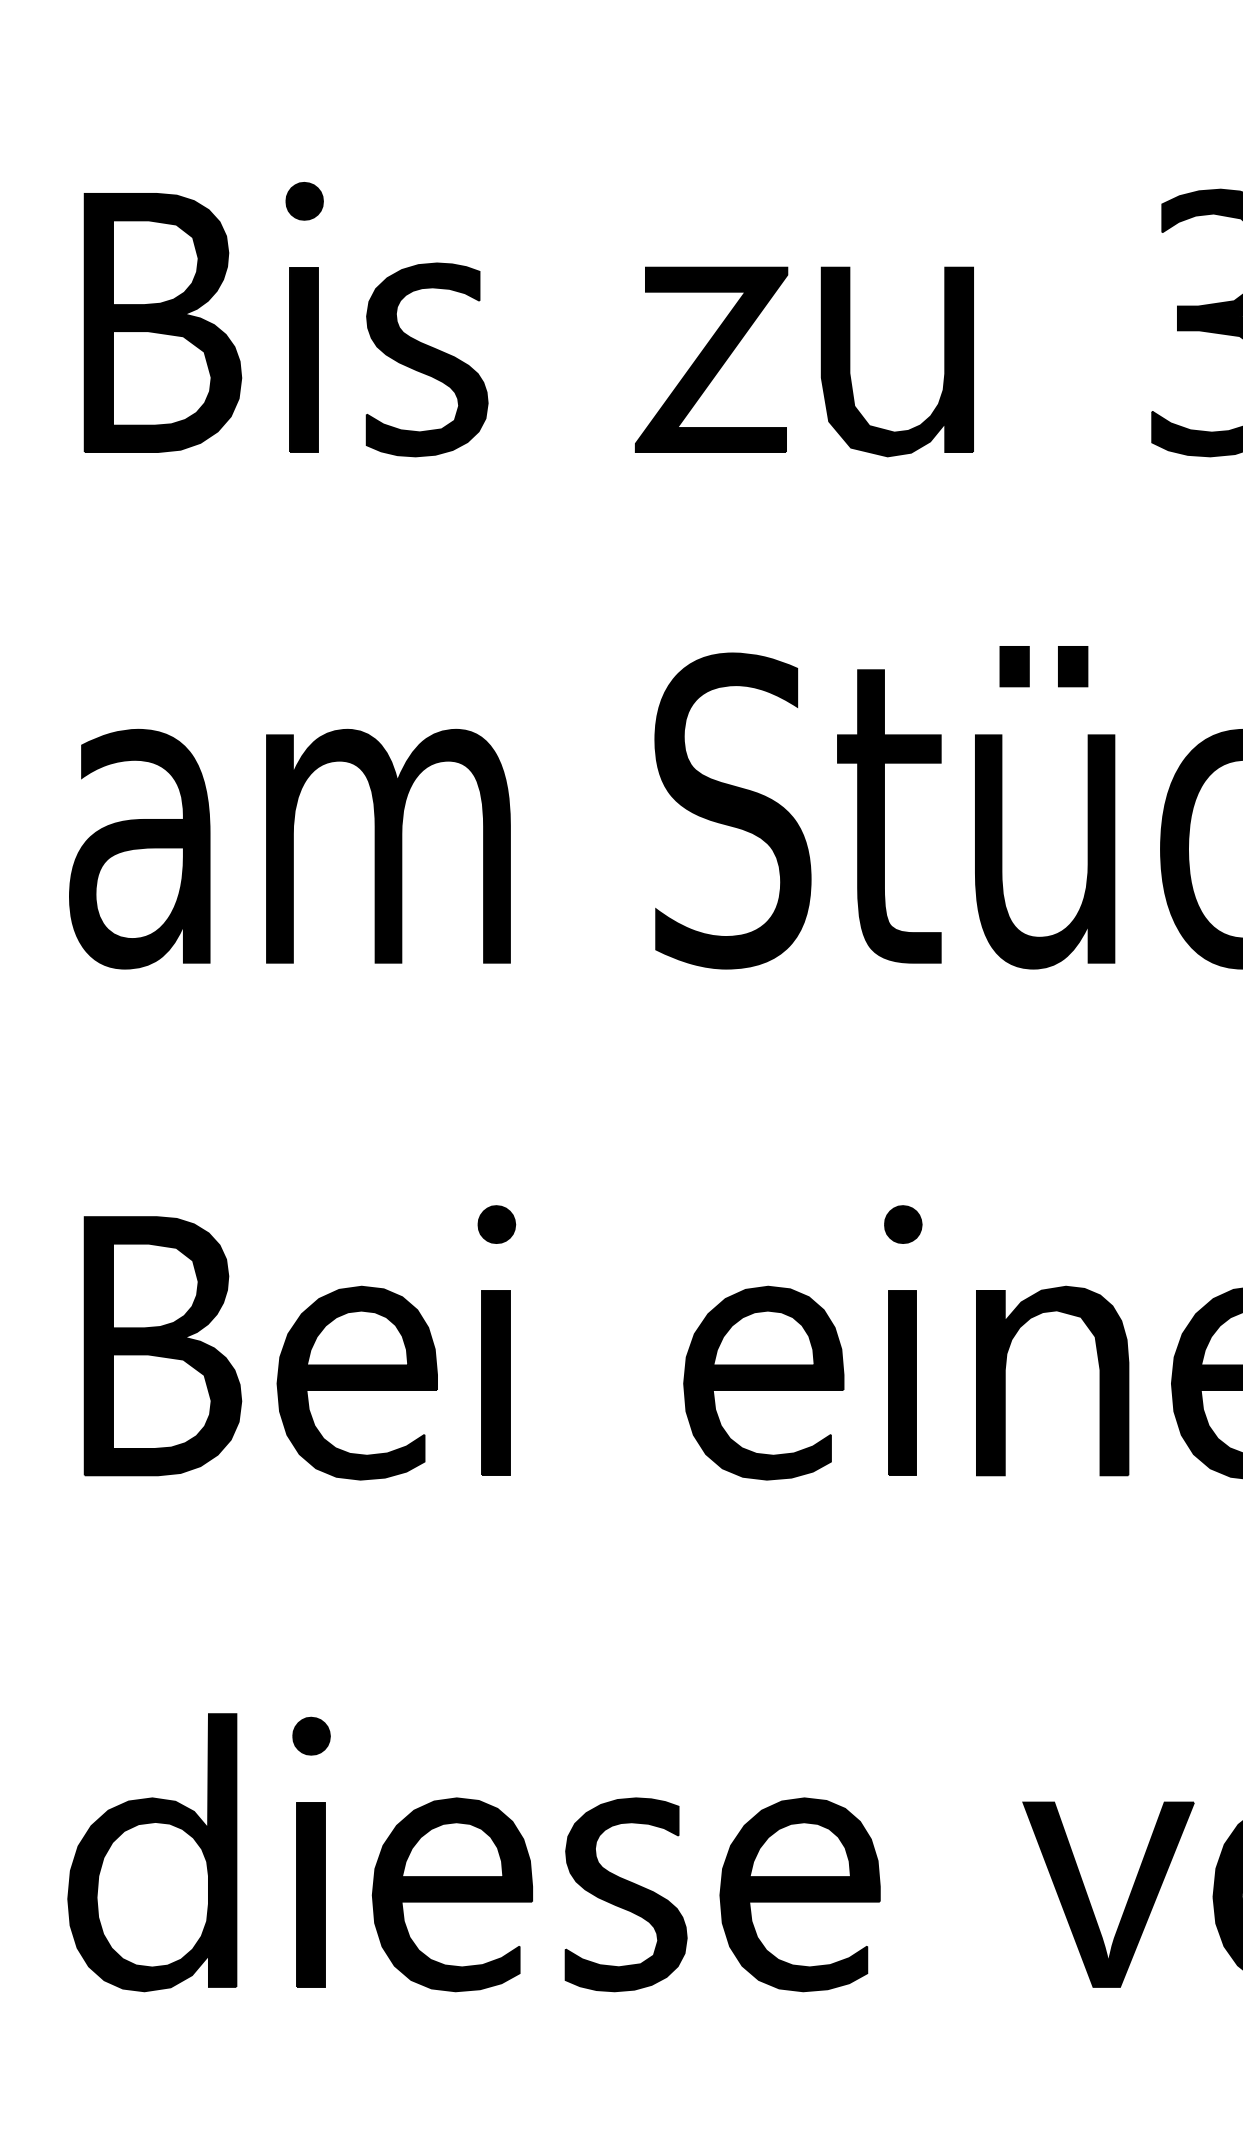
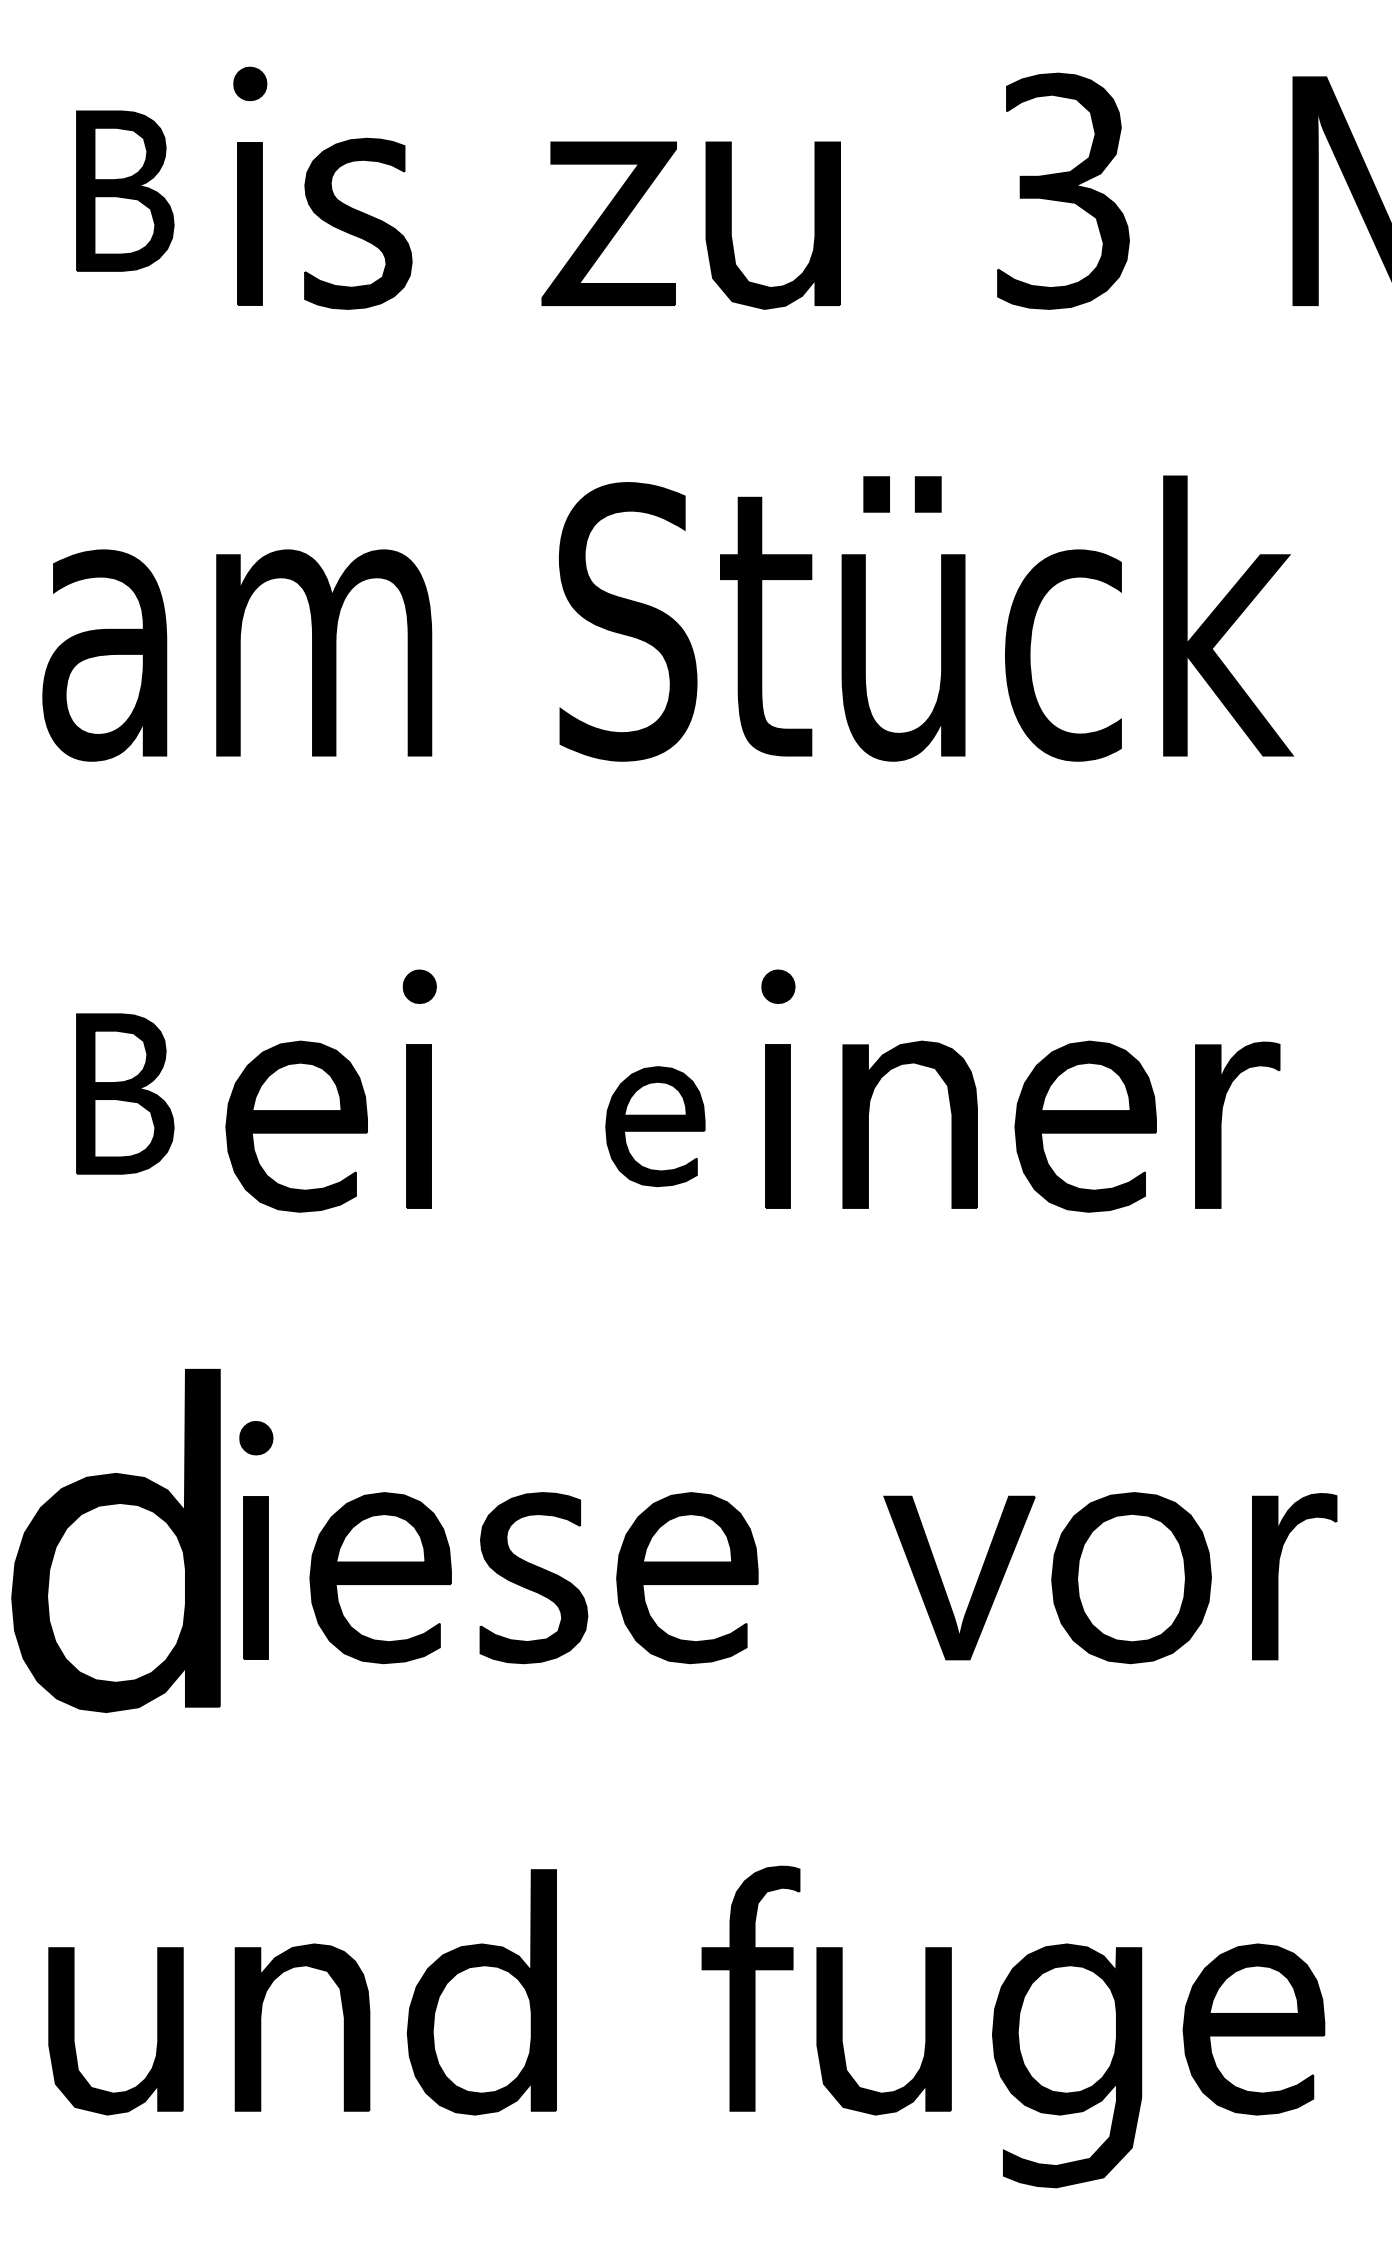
part: (163, 322) -> (125, 190), size x0.7
part: (163, 1345) -> (125, 1093), size x0.7
part: (763, 1382) -> (655, 1126), size x0.7
part: (151, 1852) -> (115, 1540), size x1.4

